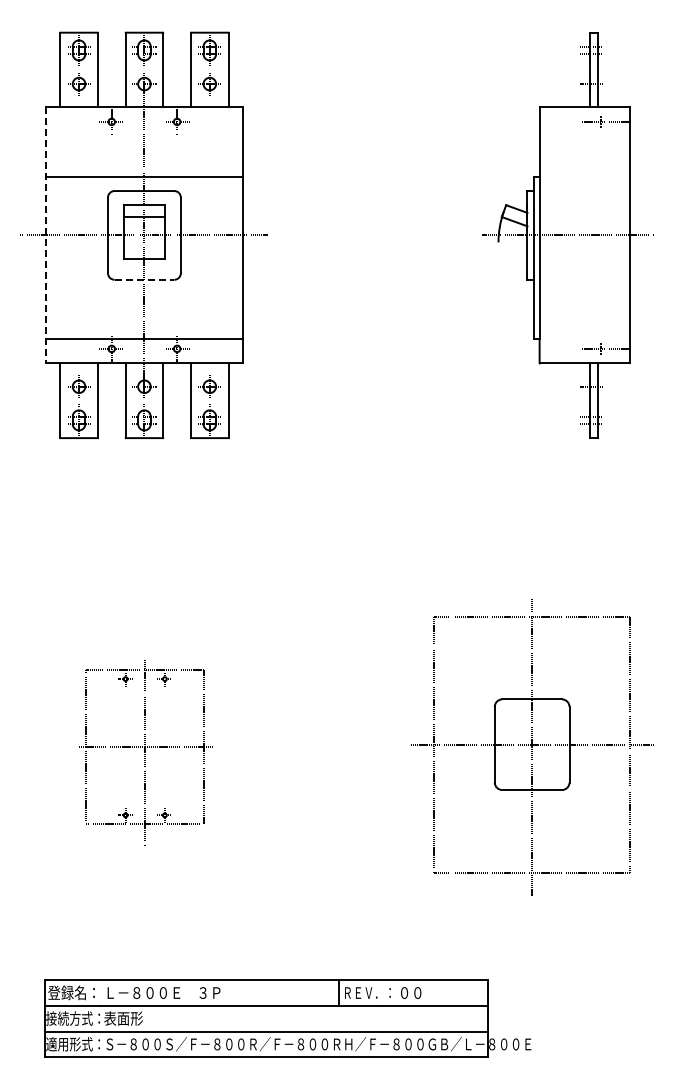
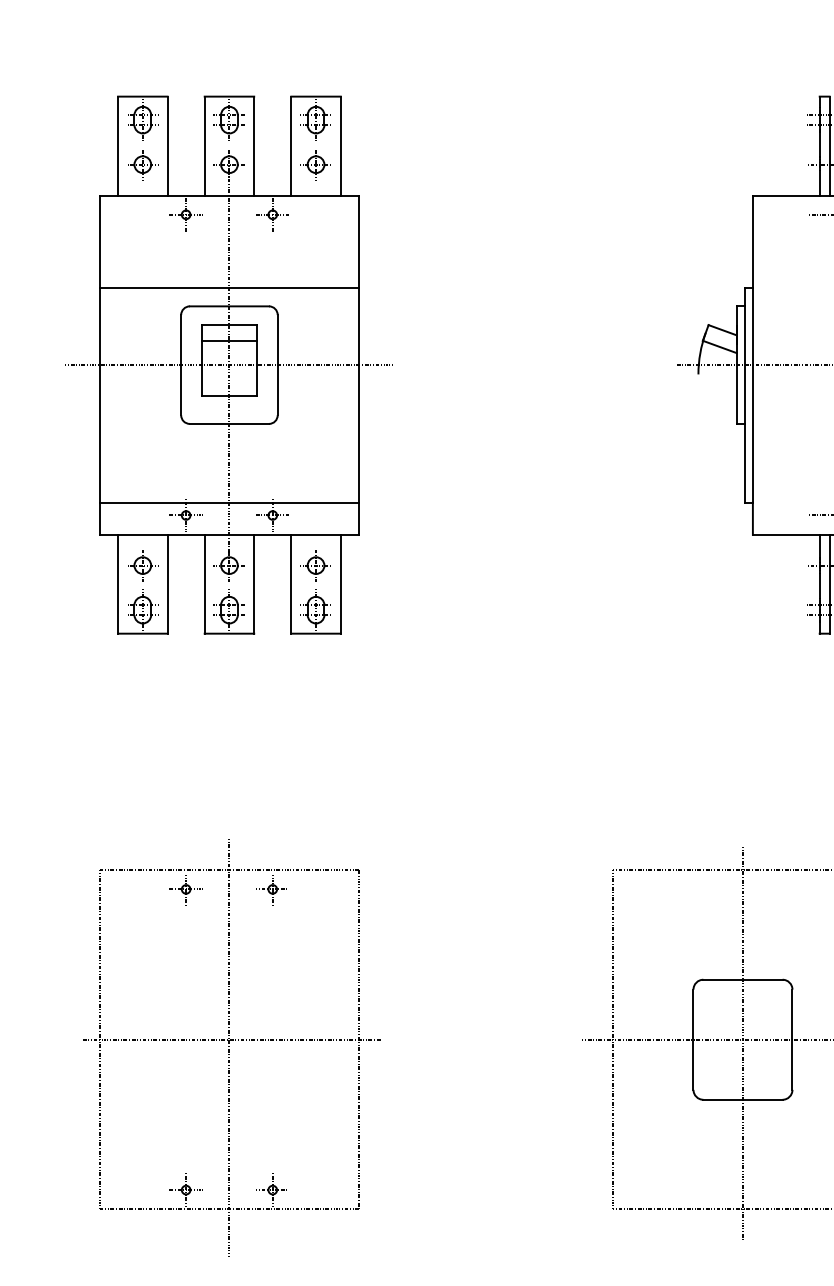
line: (46, 235) -> (99, 365), dashed -> solid
line: (144, 279) -> (229, 423), dashed -> solid
part: (146, 750) -> (232, 1047), size x1.67

